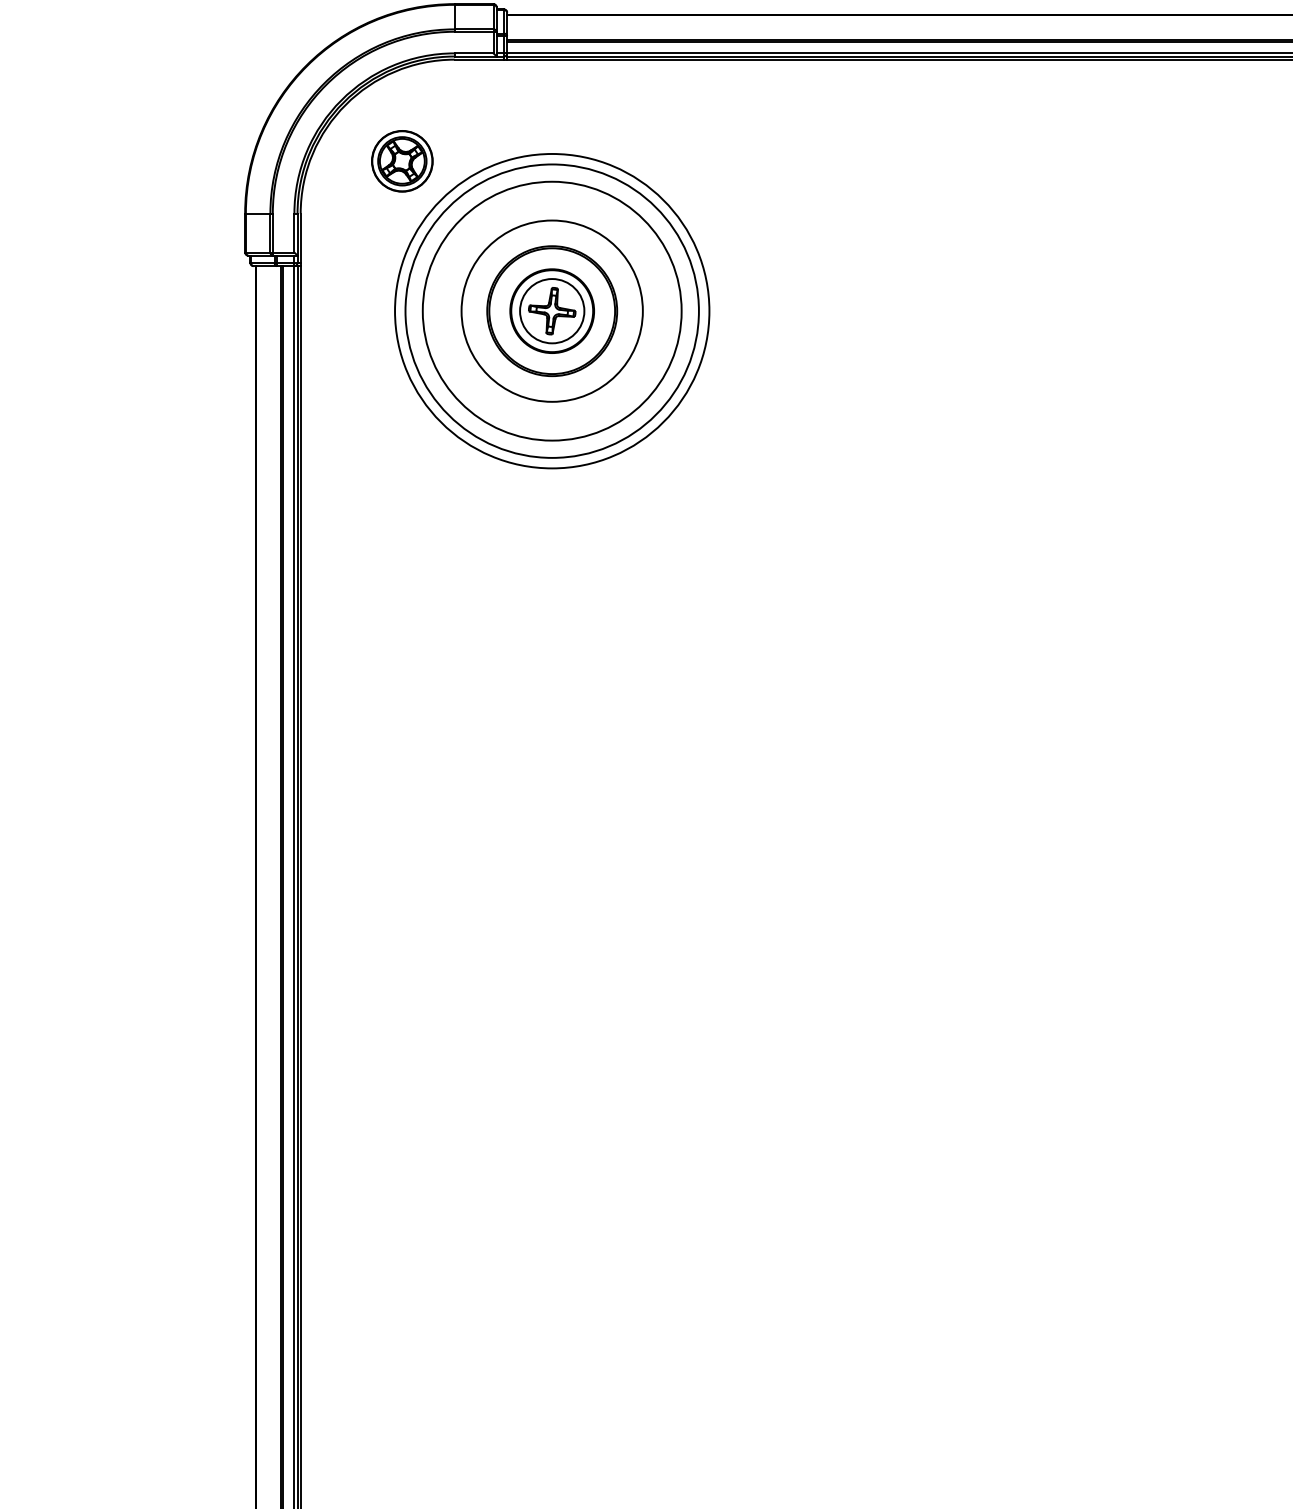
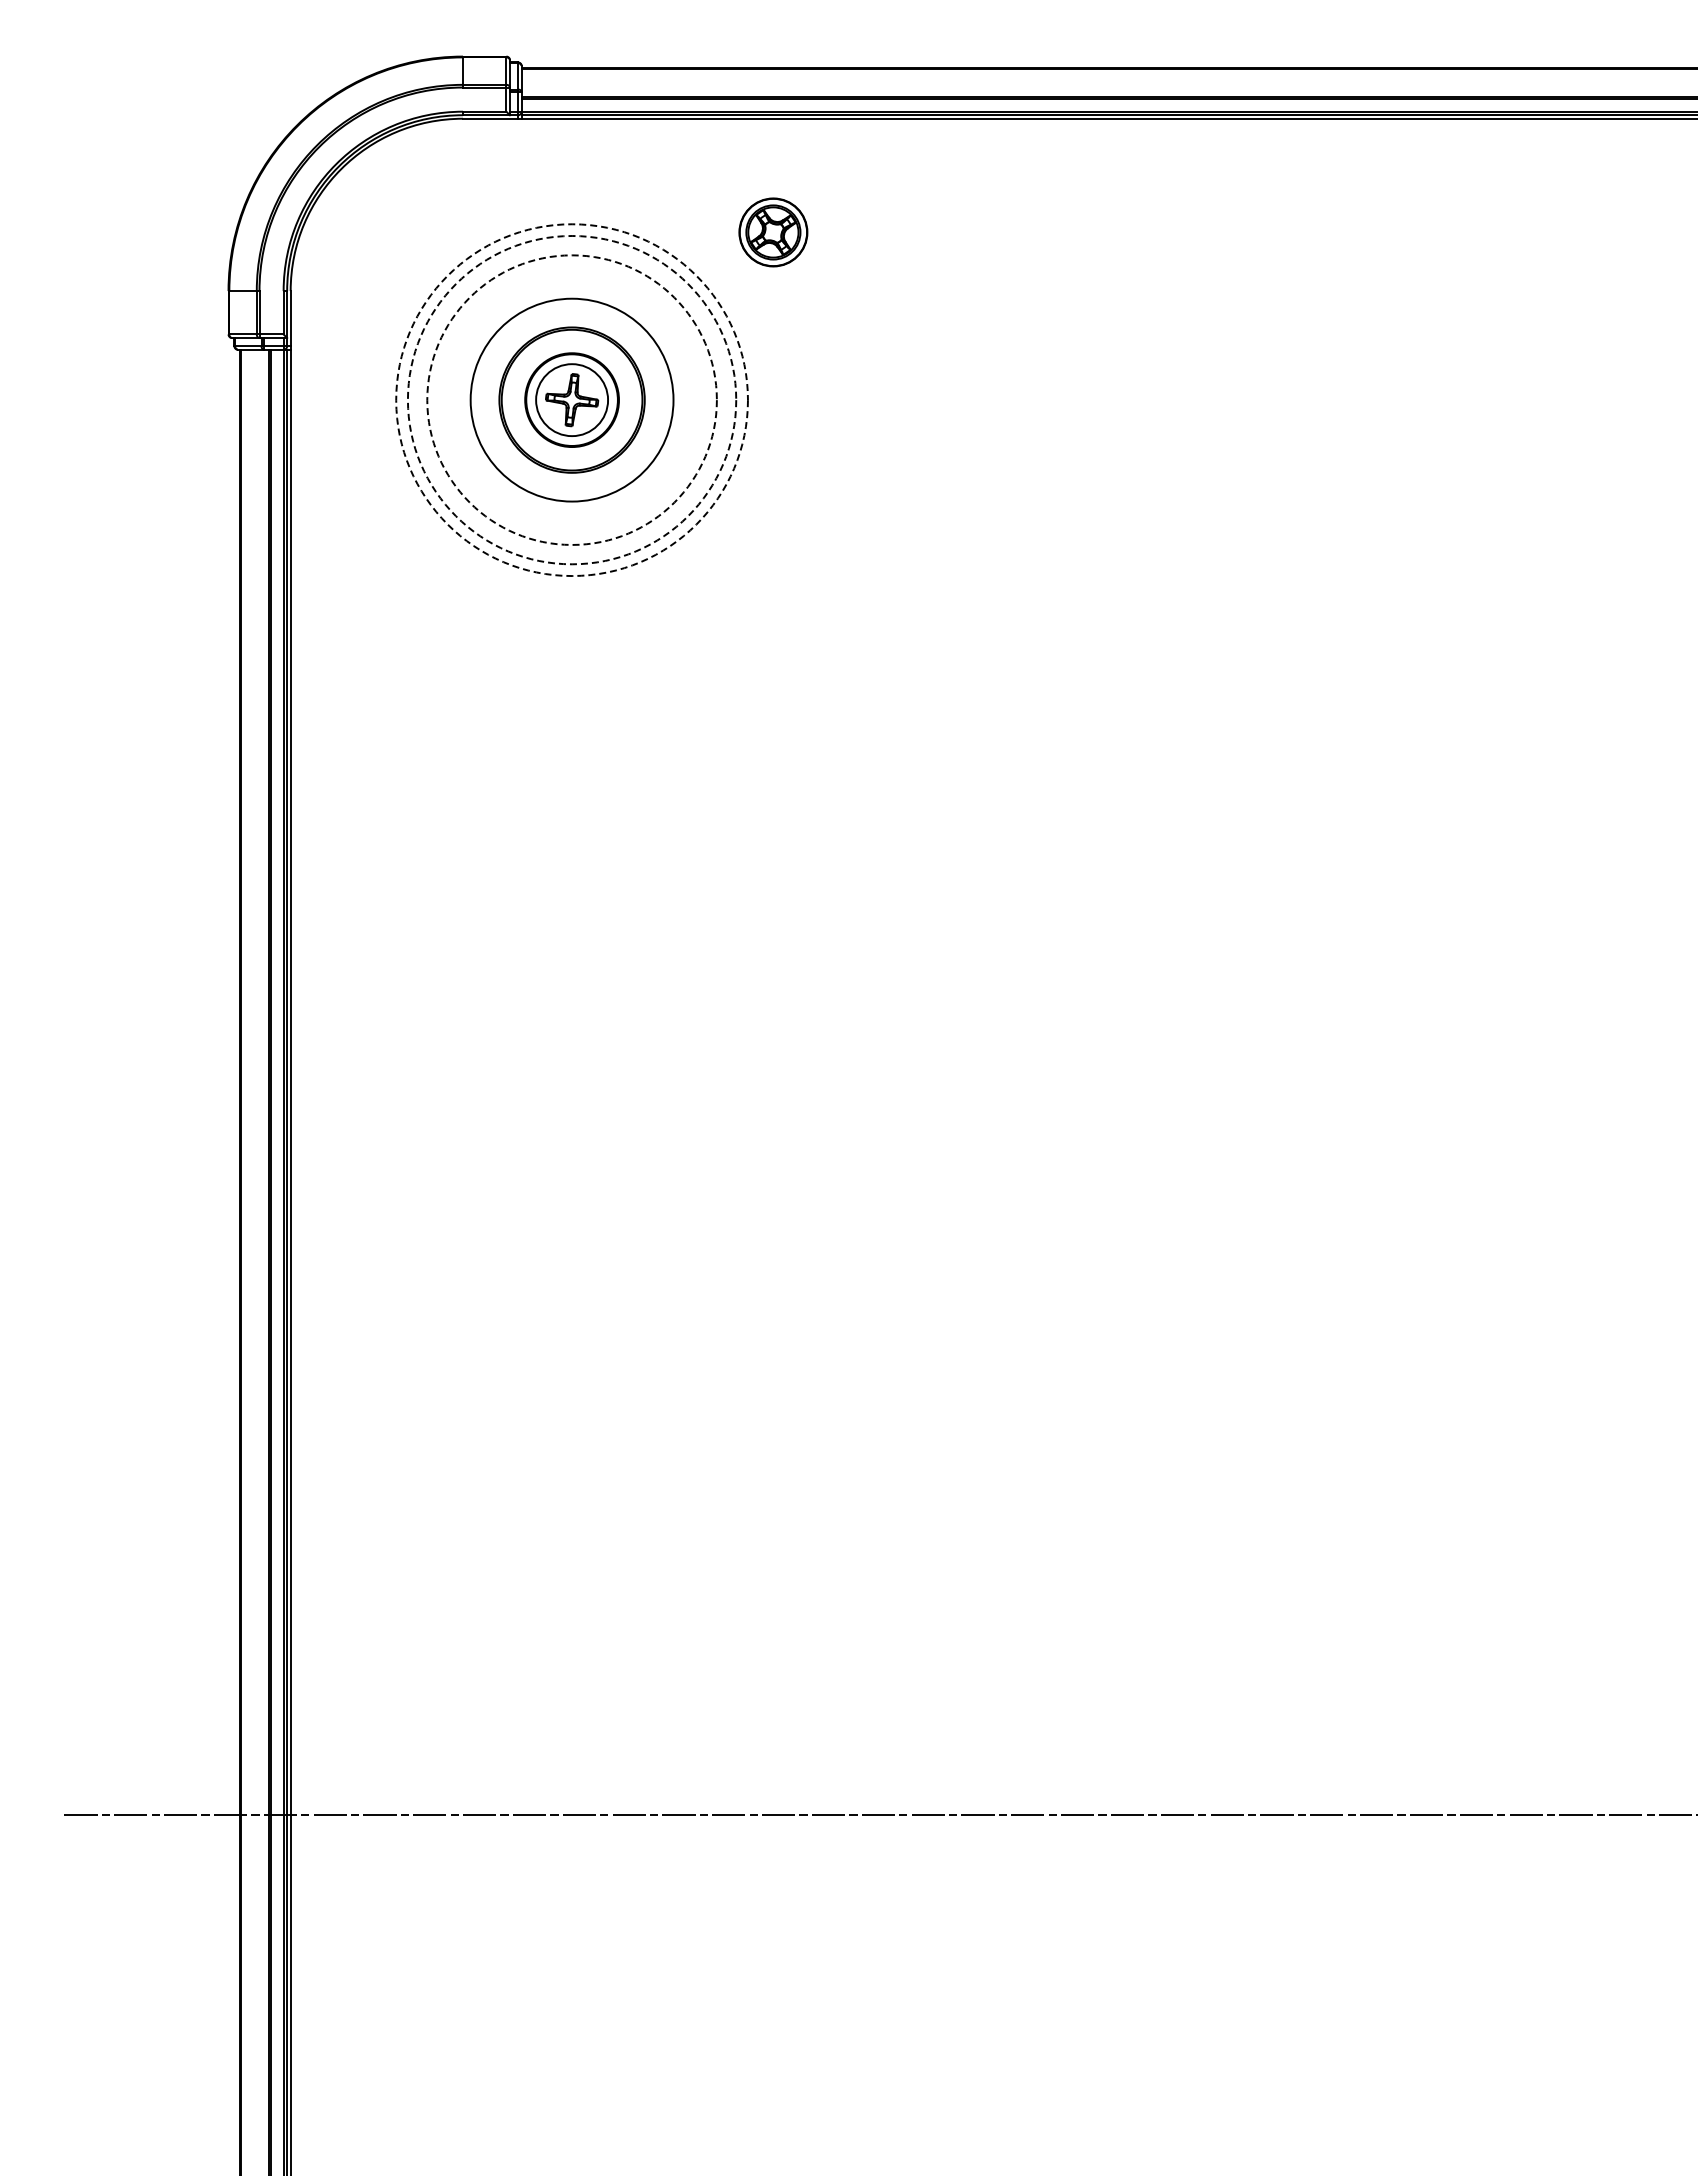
part: (402, 161) -> (773, 232), moved
circle: (551, 310) -> (571, 399), solid -> dashed
circle: (551, 311) -> (571, 400), solid -> dashed
circle: (551, 311) -> (571, 400), solid -> dashed

